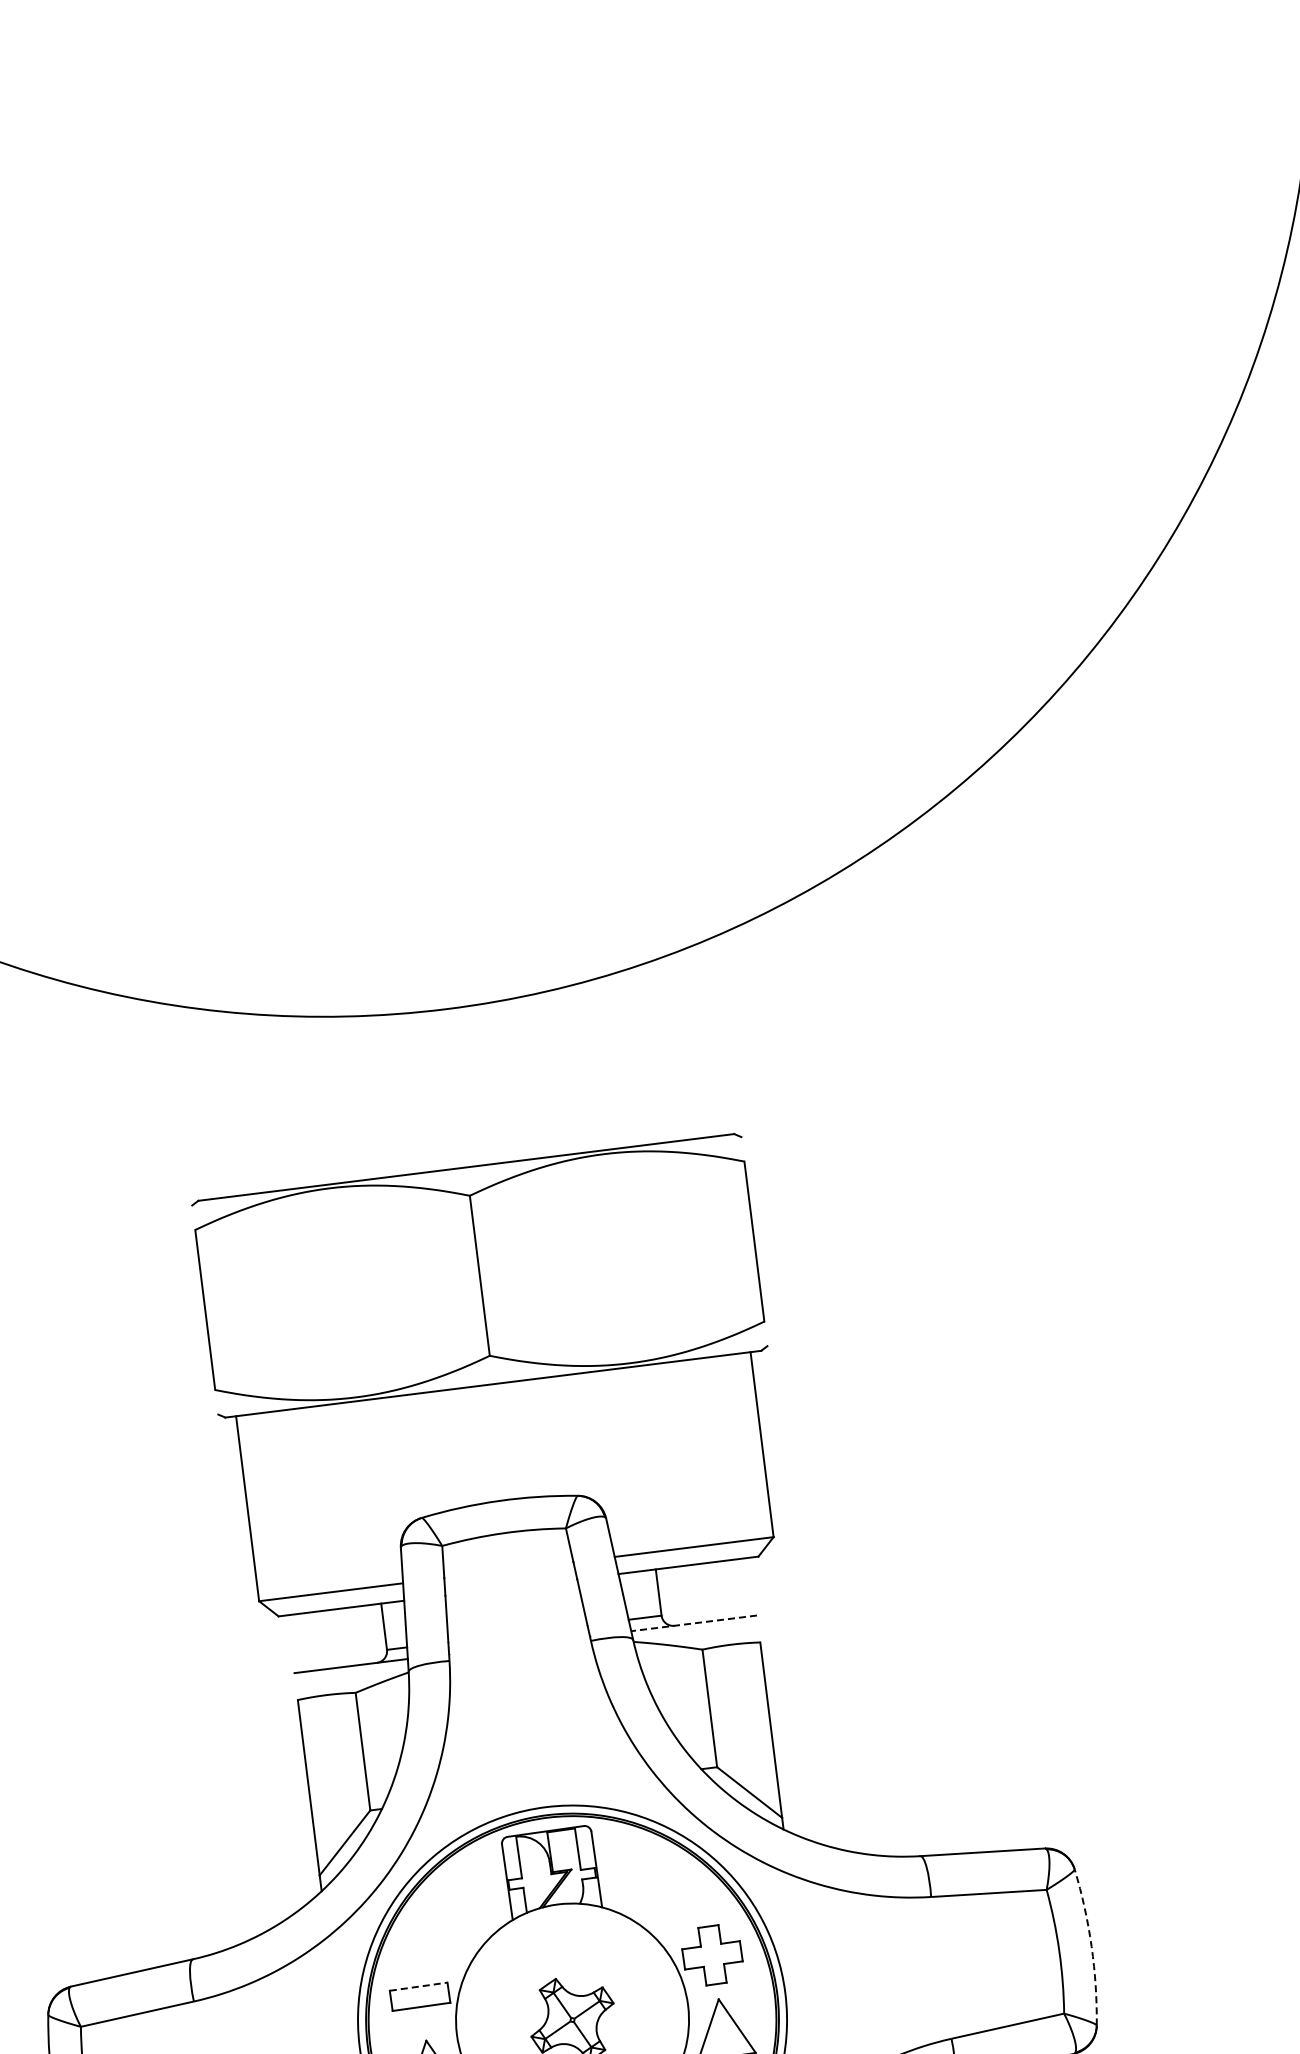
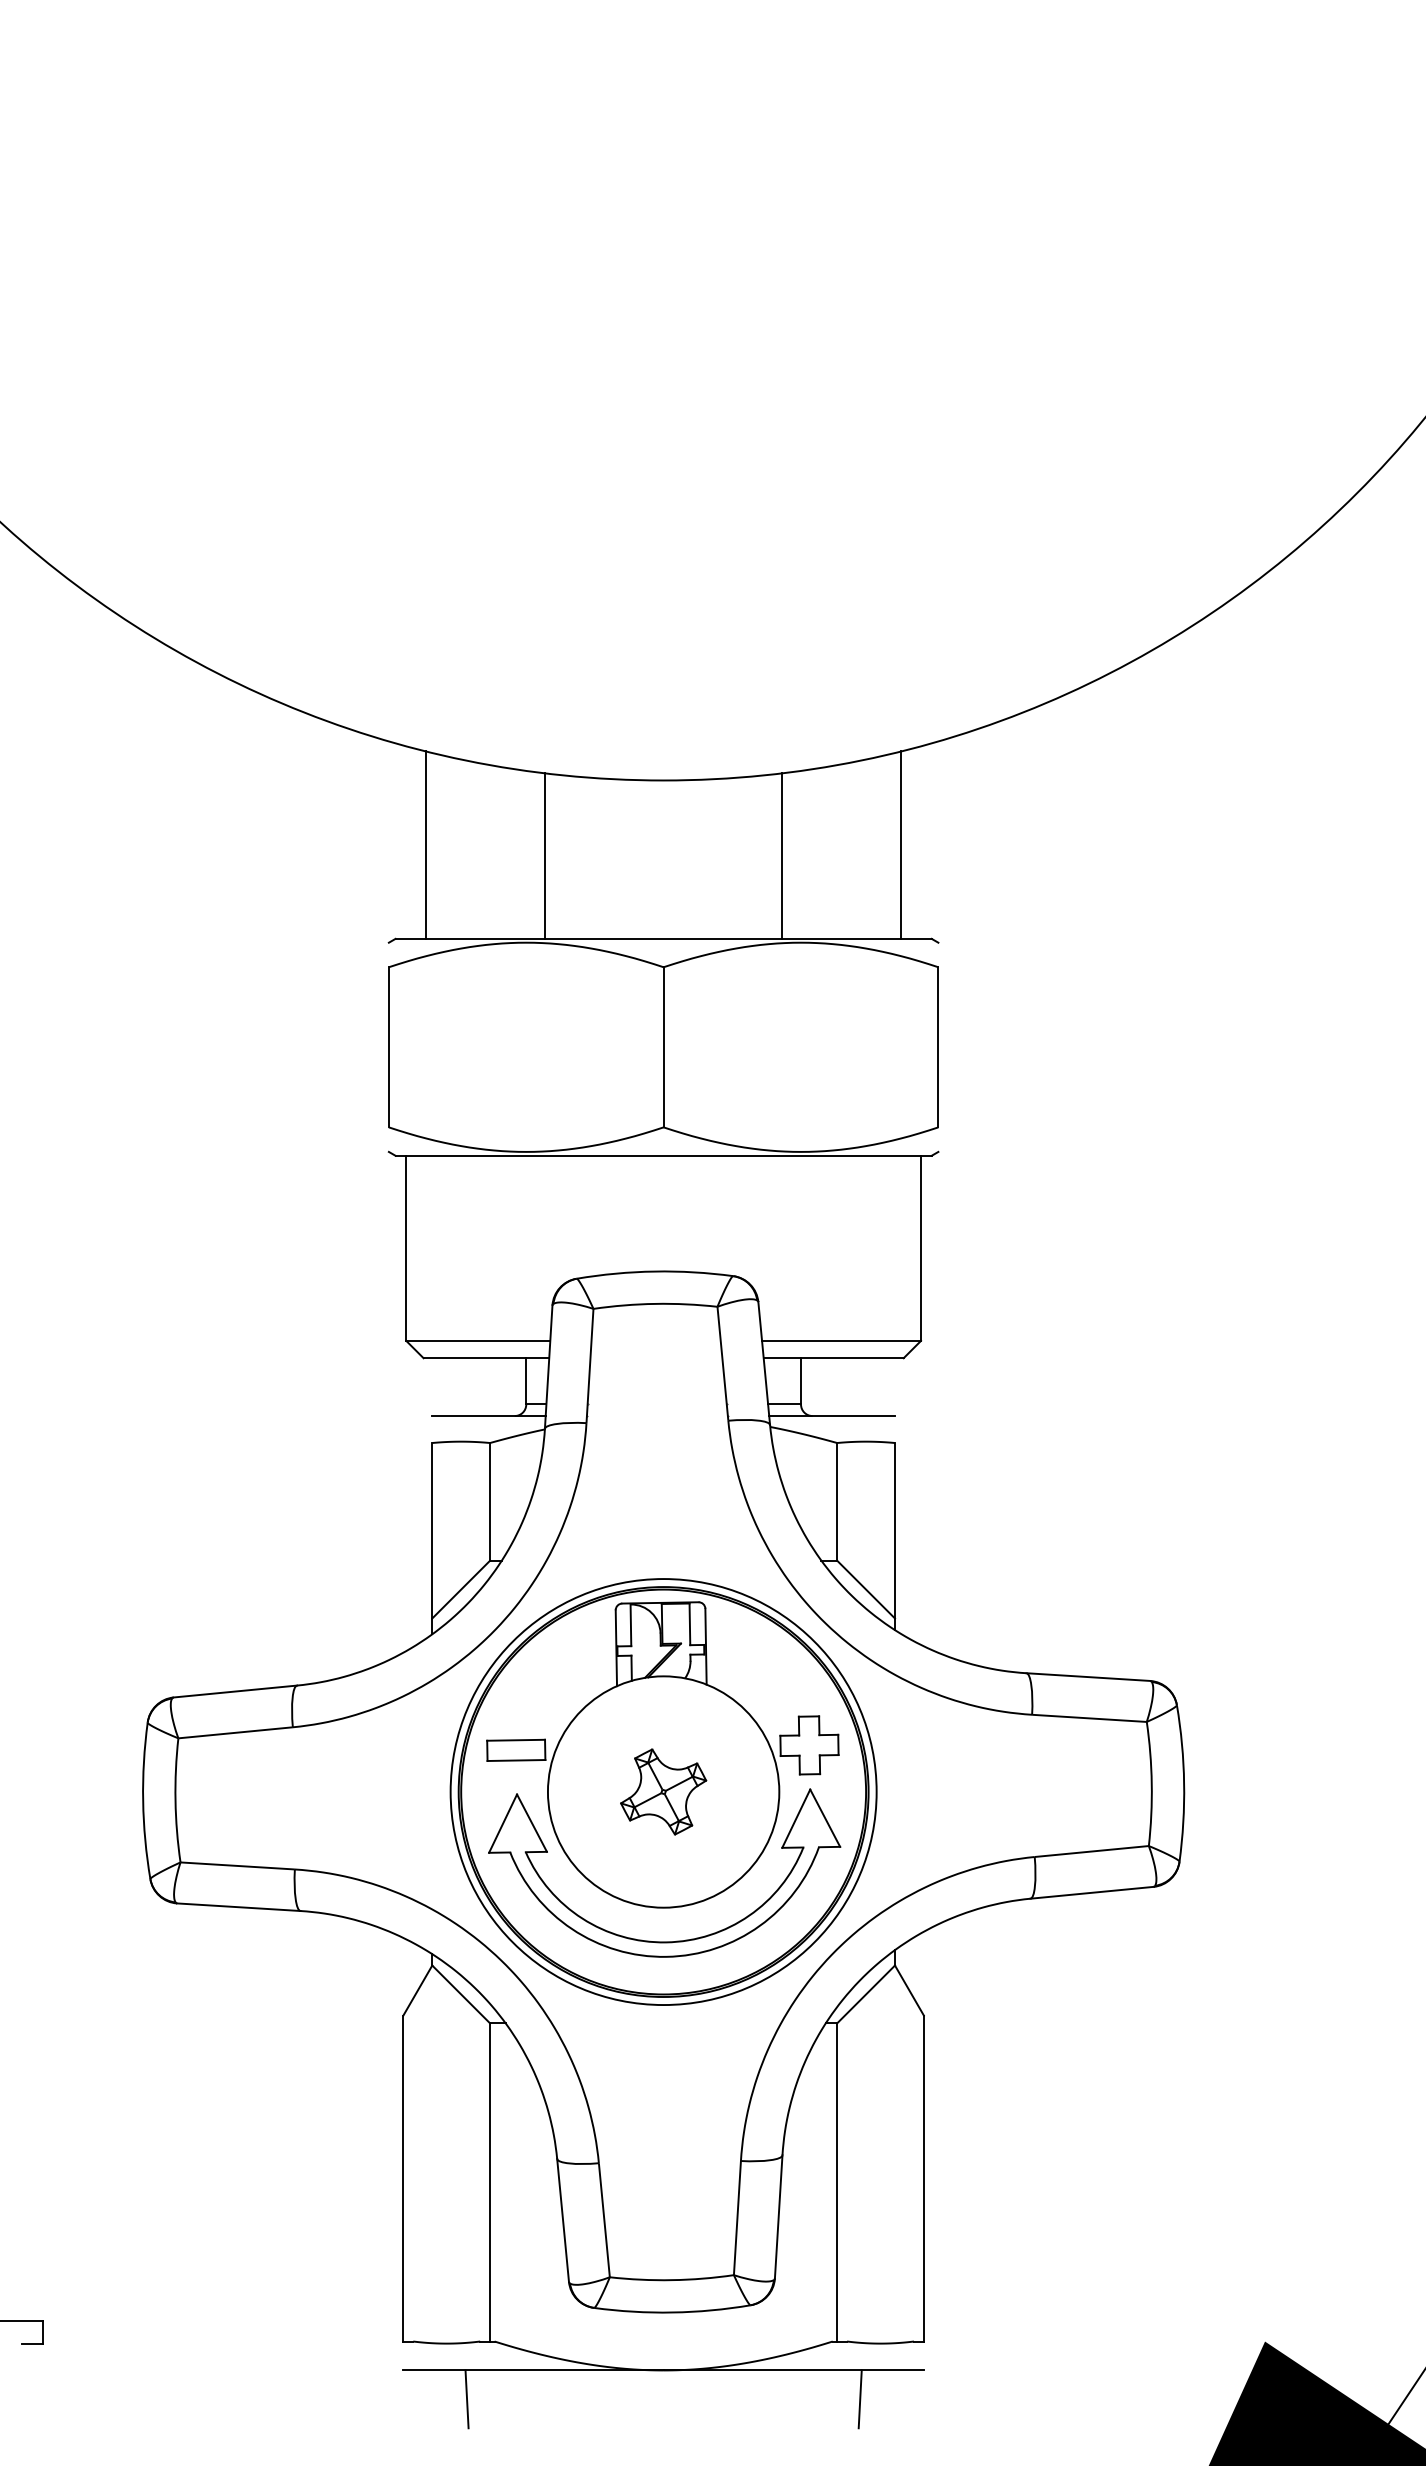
line: (692, 1043) -> (901, 844), added
line: (574, 1069) -> (782, 855), added
line: (336, 1098) -> (544, 855), added
line: (217, 1102) -> (426, 844), added
line: (694, 1623) -> (832, 1416), dashed -> solid
arc: (1092, 1946) -> (1184, 1783), dashed -> solid
line: (419, 1986) -> (516, 1740), dashed -> solid

